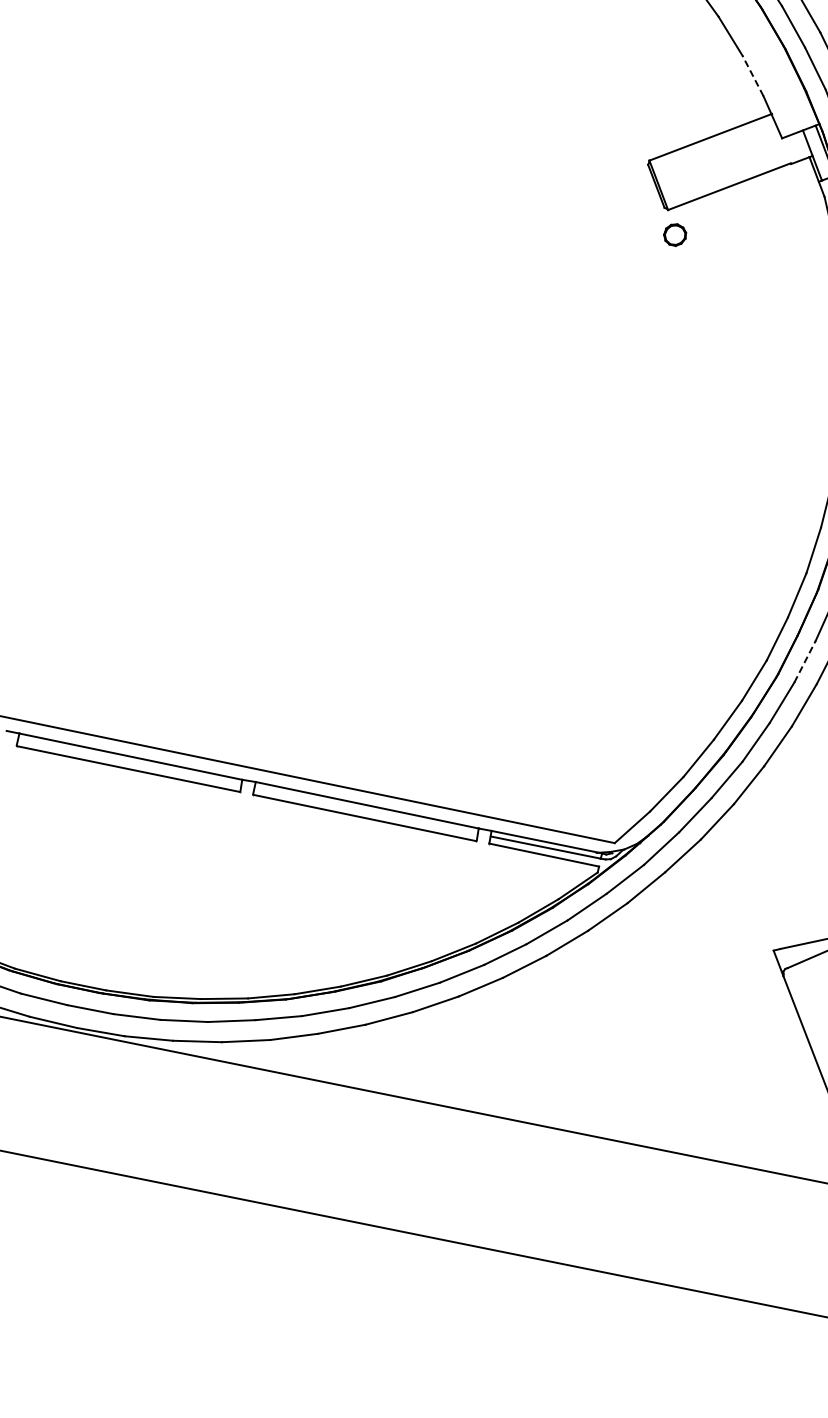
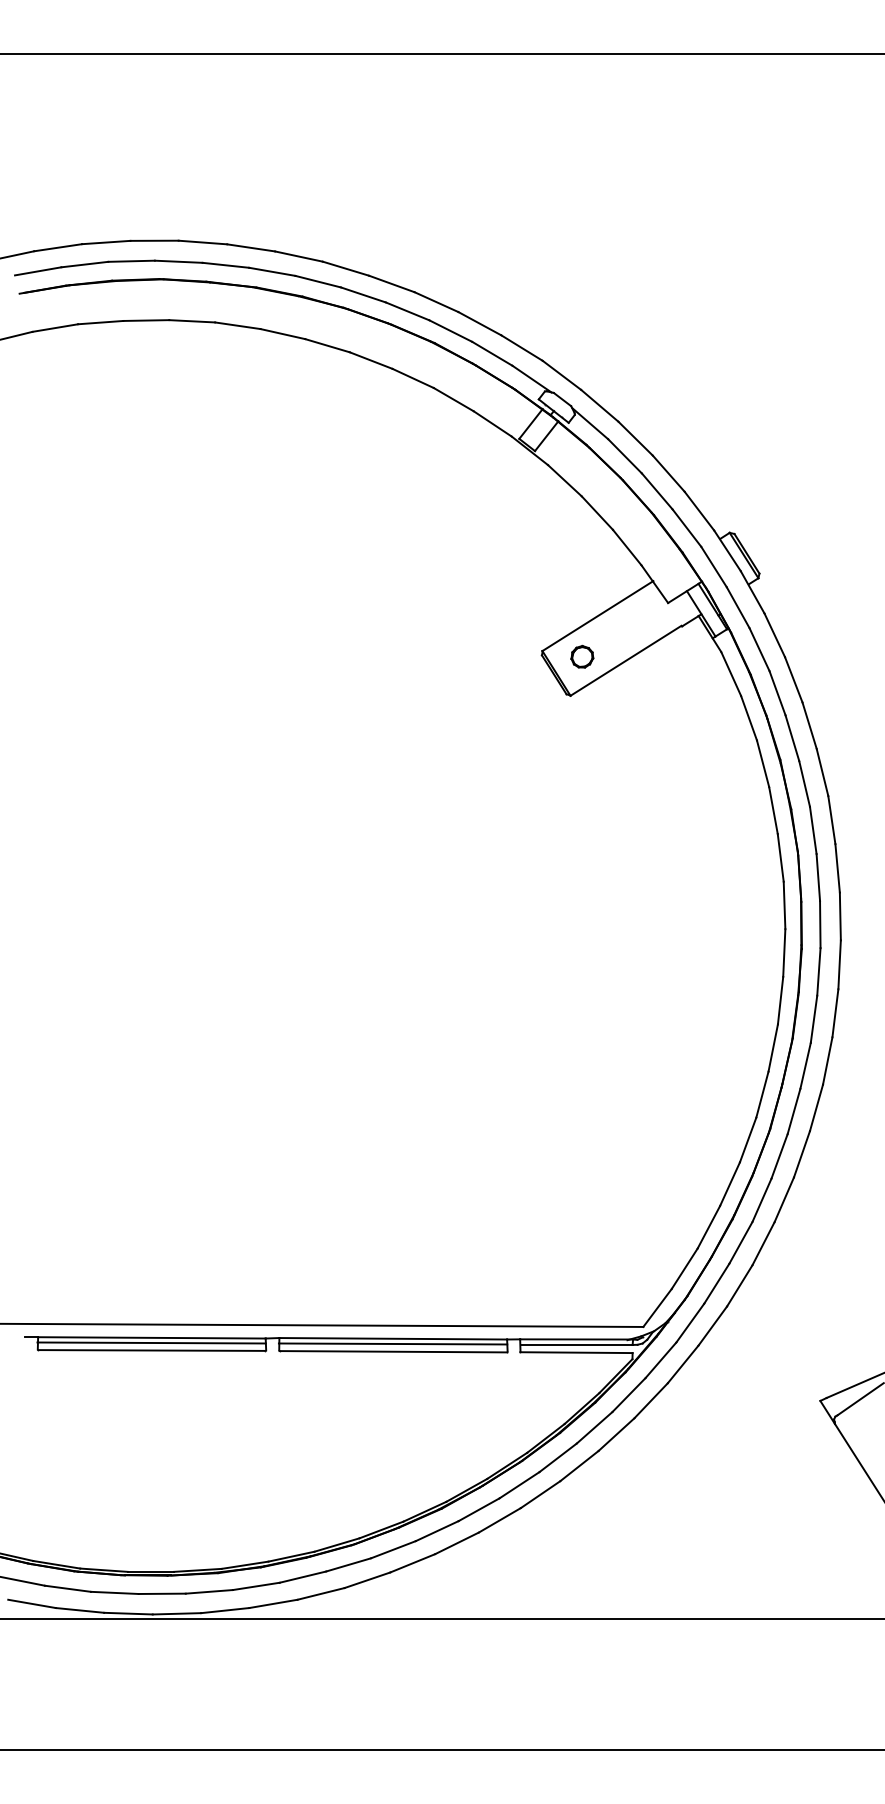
line: (753, 75) -> (627, 547), dashed -> solid
part: (675, 234) -> (582, 656), moved
line: (805, 660) -> (794, 1110), dashed -> solid
line: (129, 761) -> (151, 1342), added
line: (365, 809) -> (392, 1343), added

